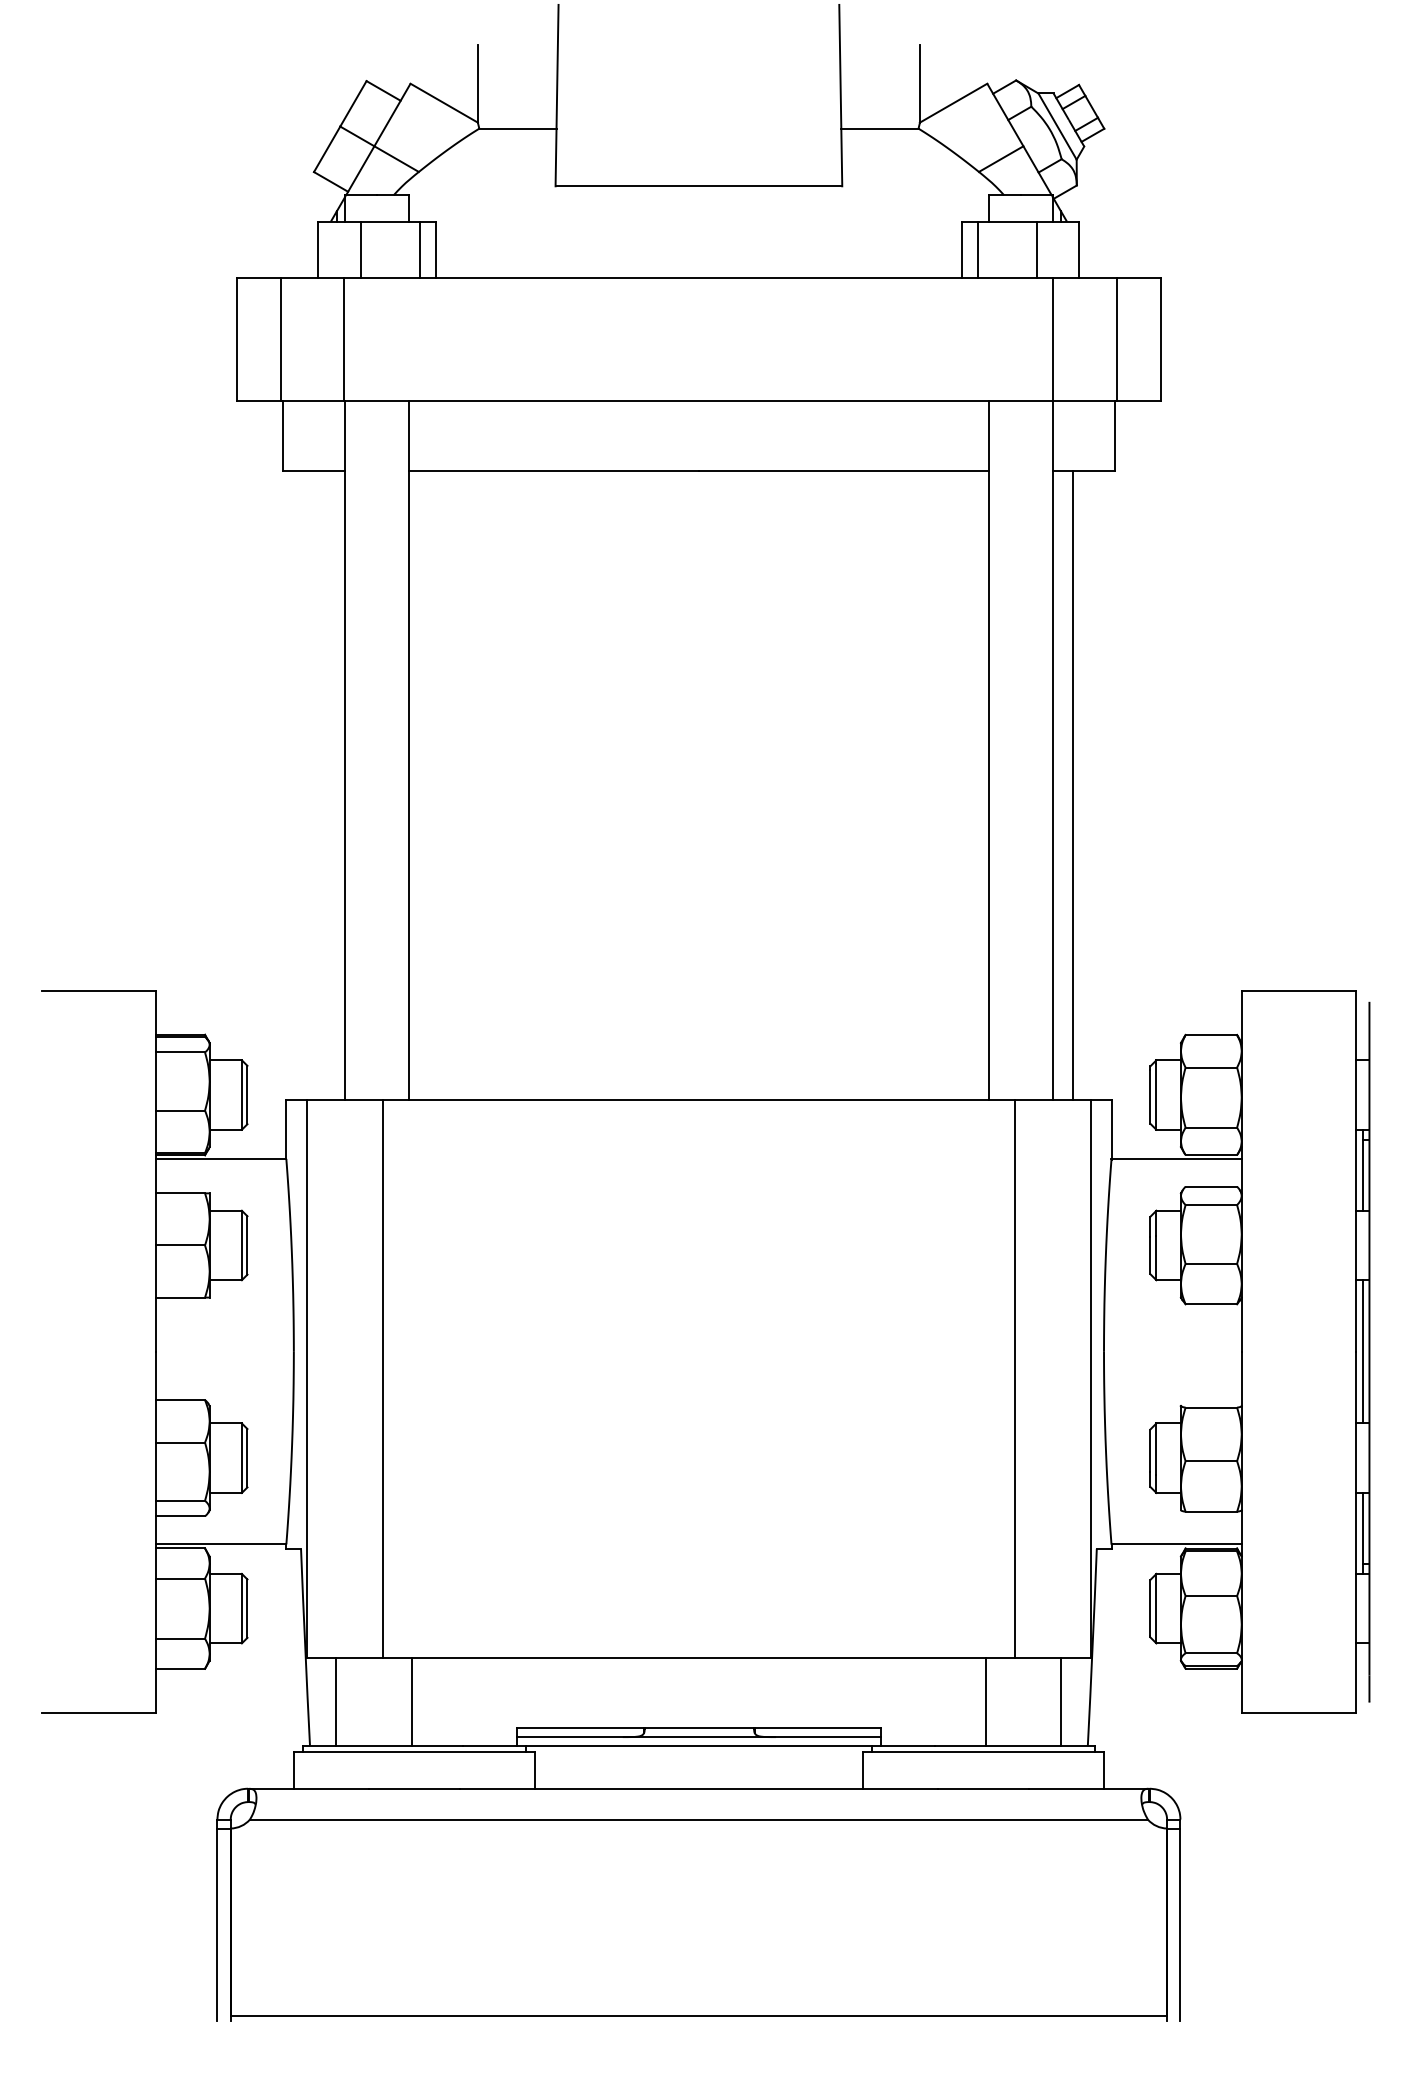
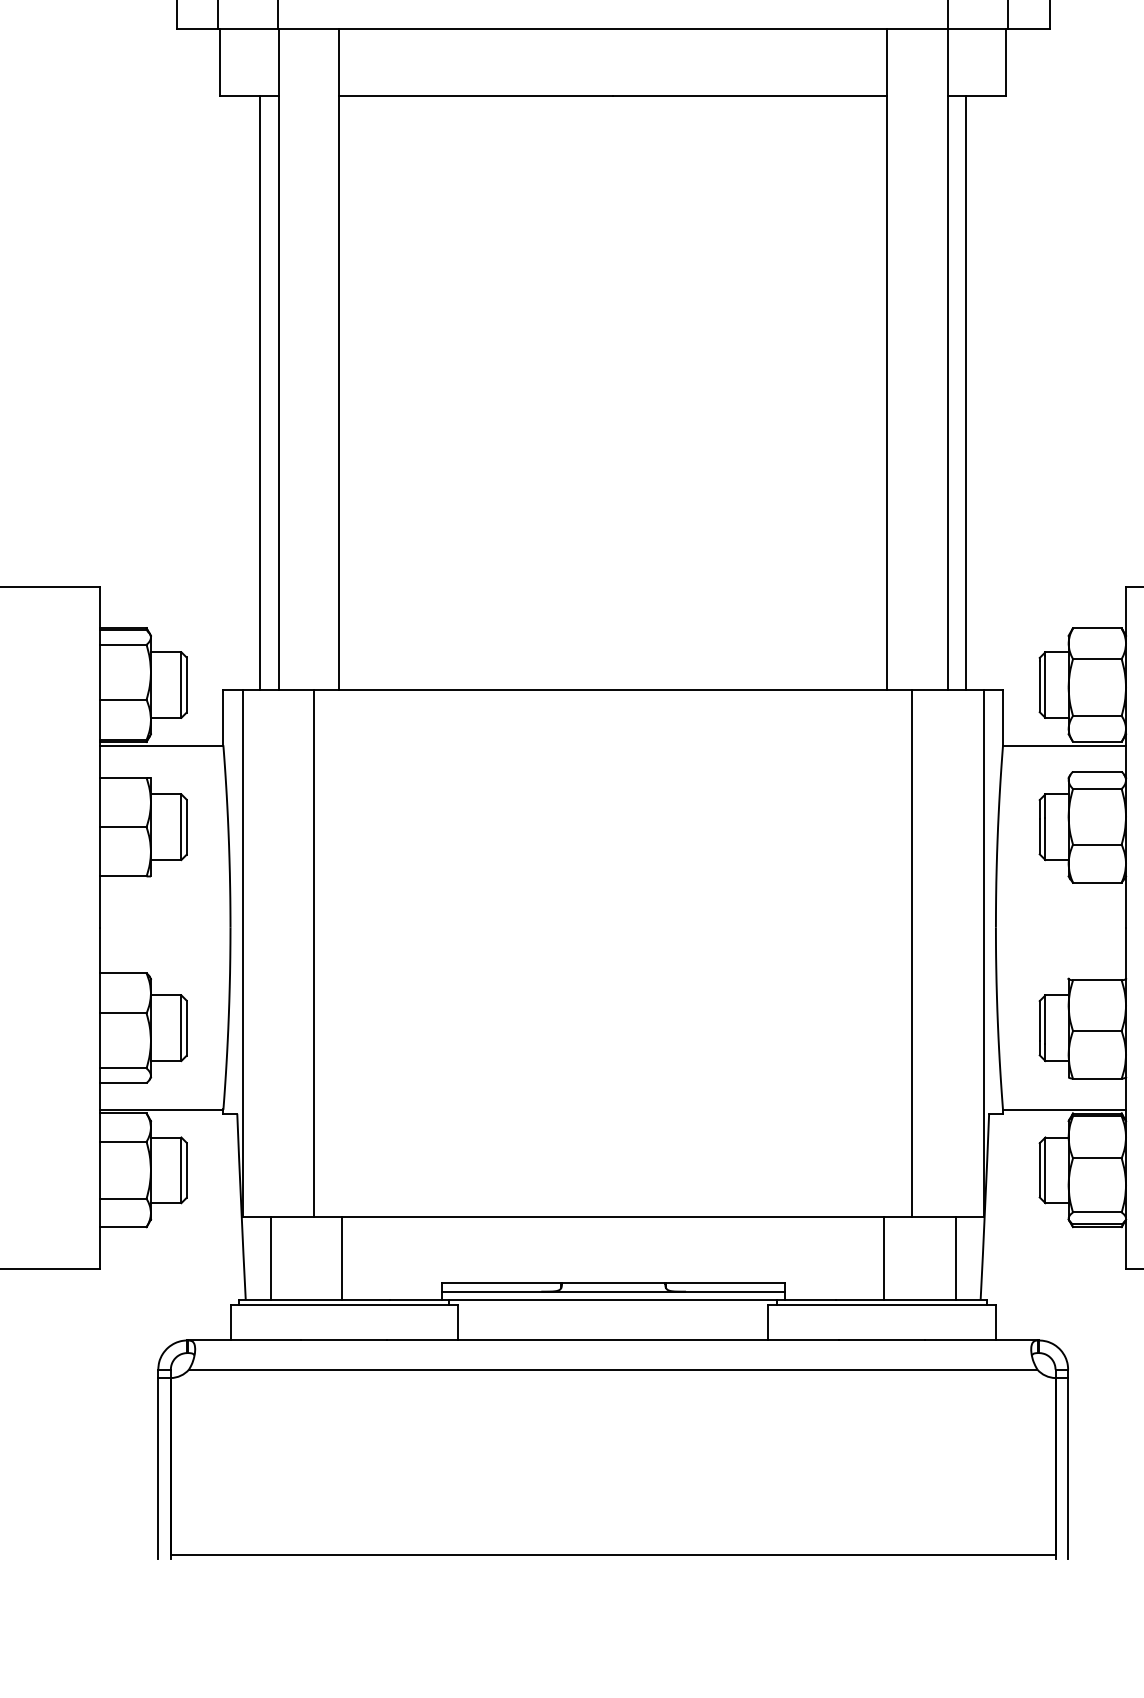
line: (325, 785) -> (260, 392), added

